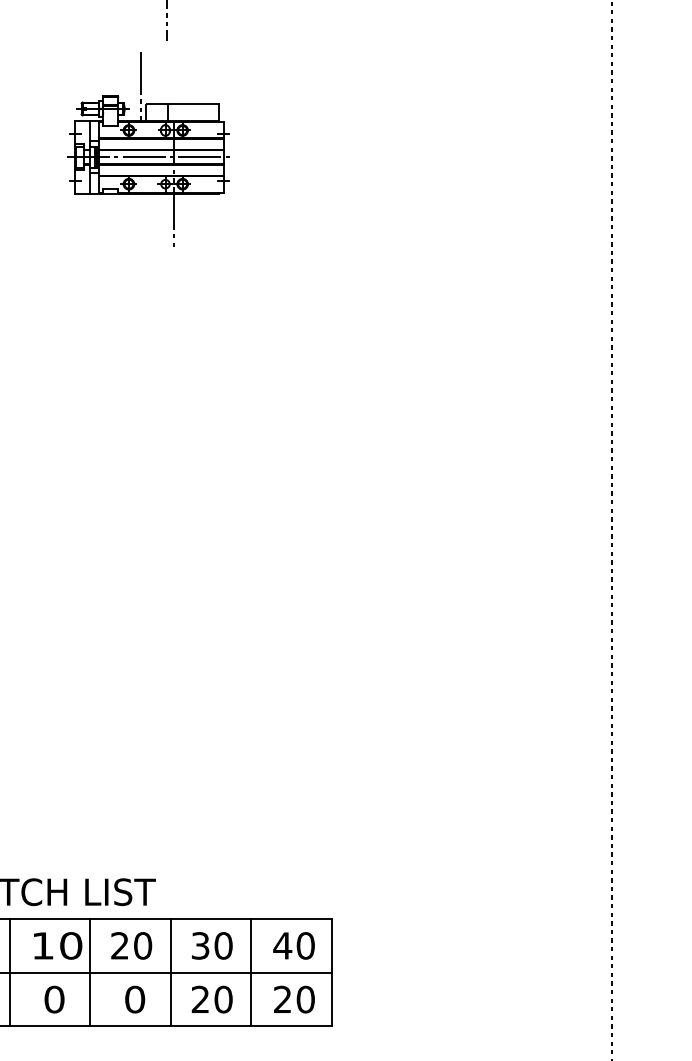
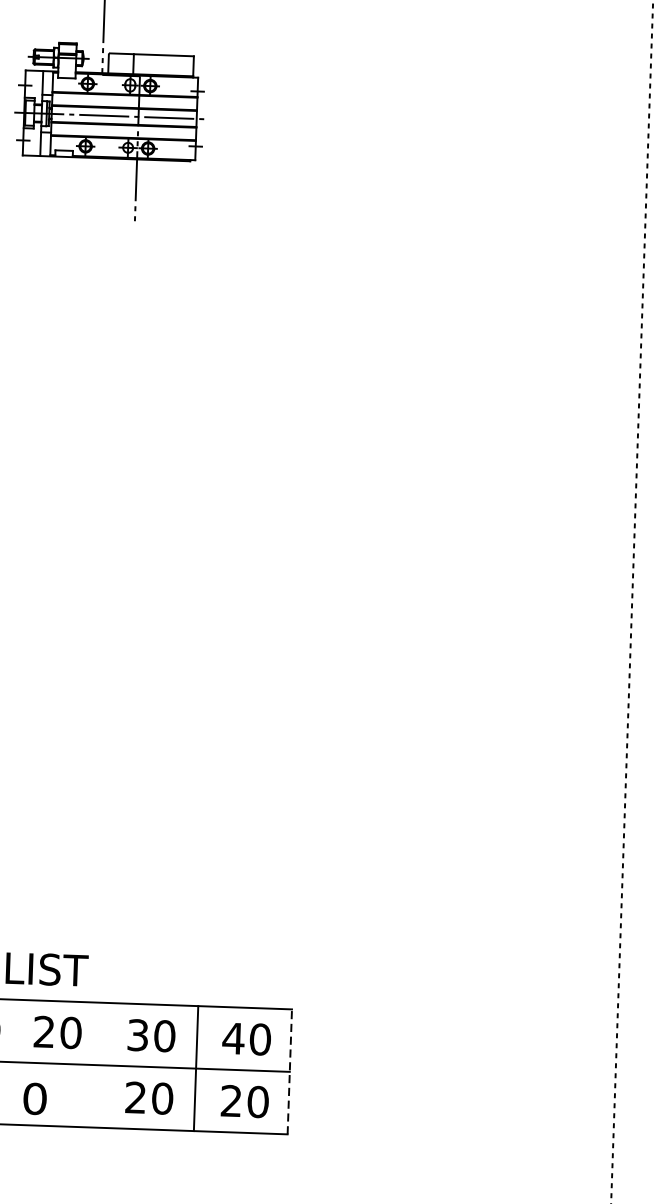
line: (90, 972) -> (8, 1061), removed
line: (170, 972) -> (101, 1064), removed
line: (332, 972) -> (290, 1071), solid -> dashed
text: (135, 999) -> (35, 1098), moved

